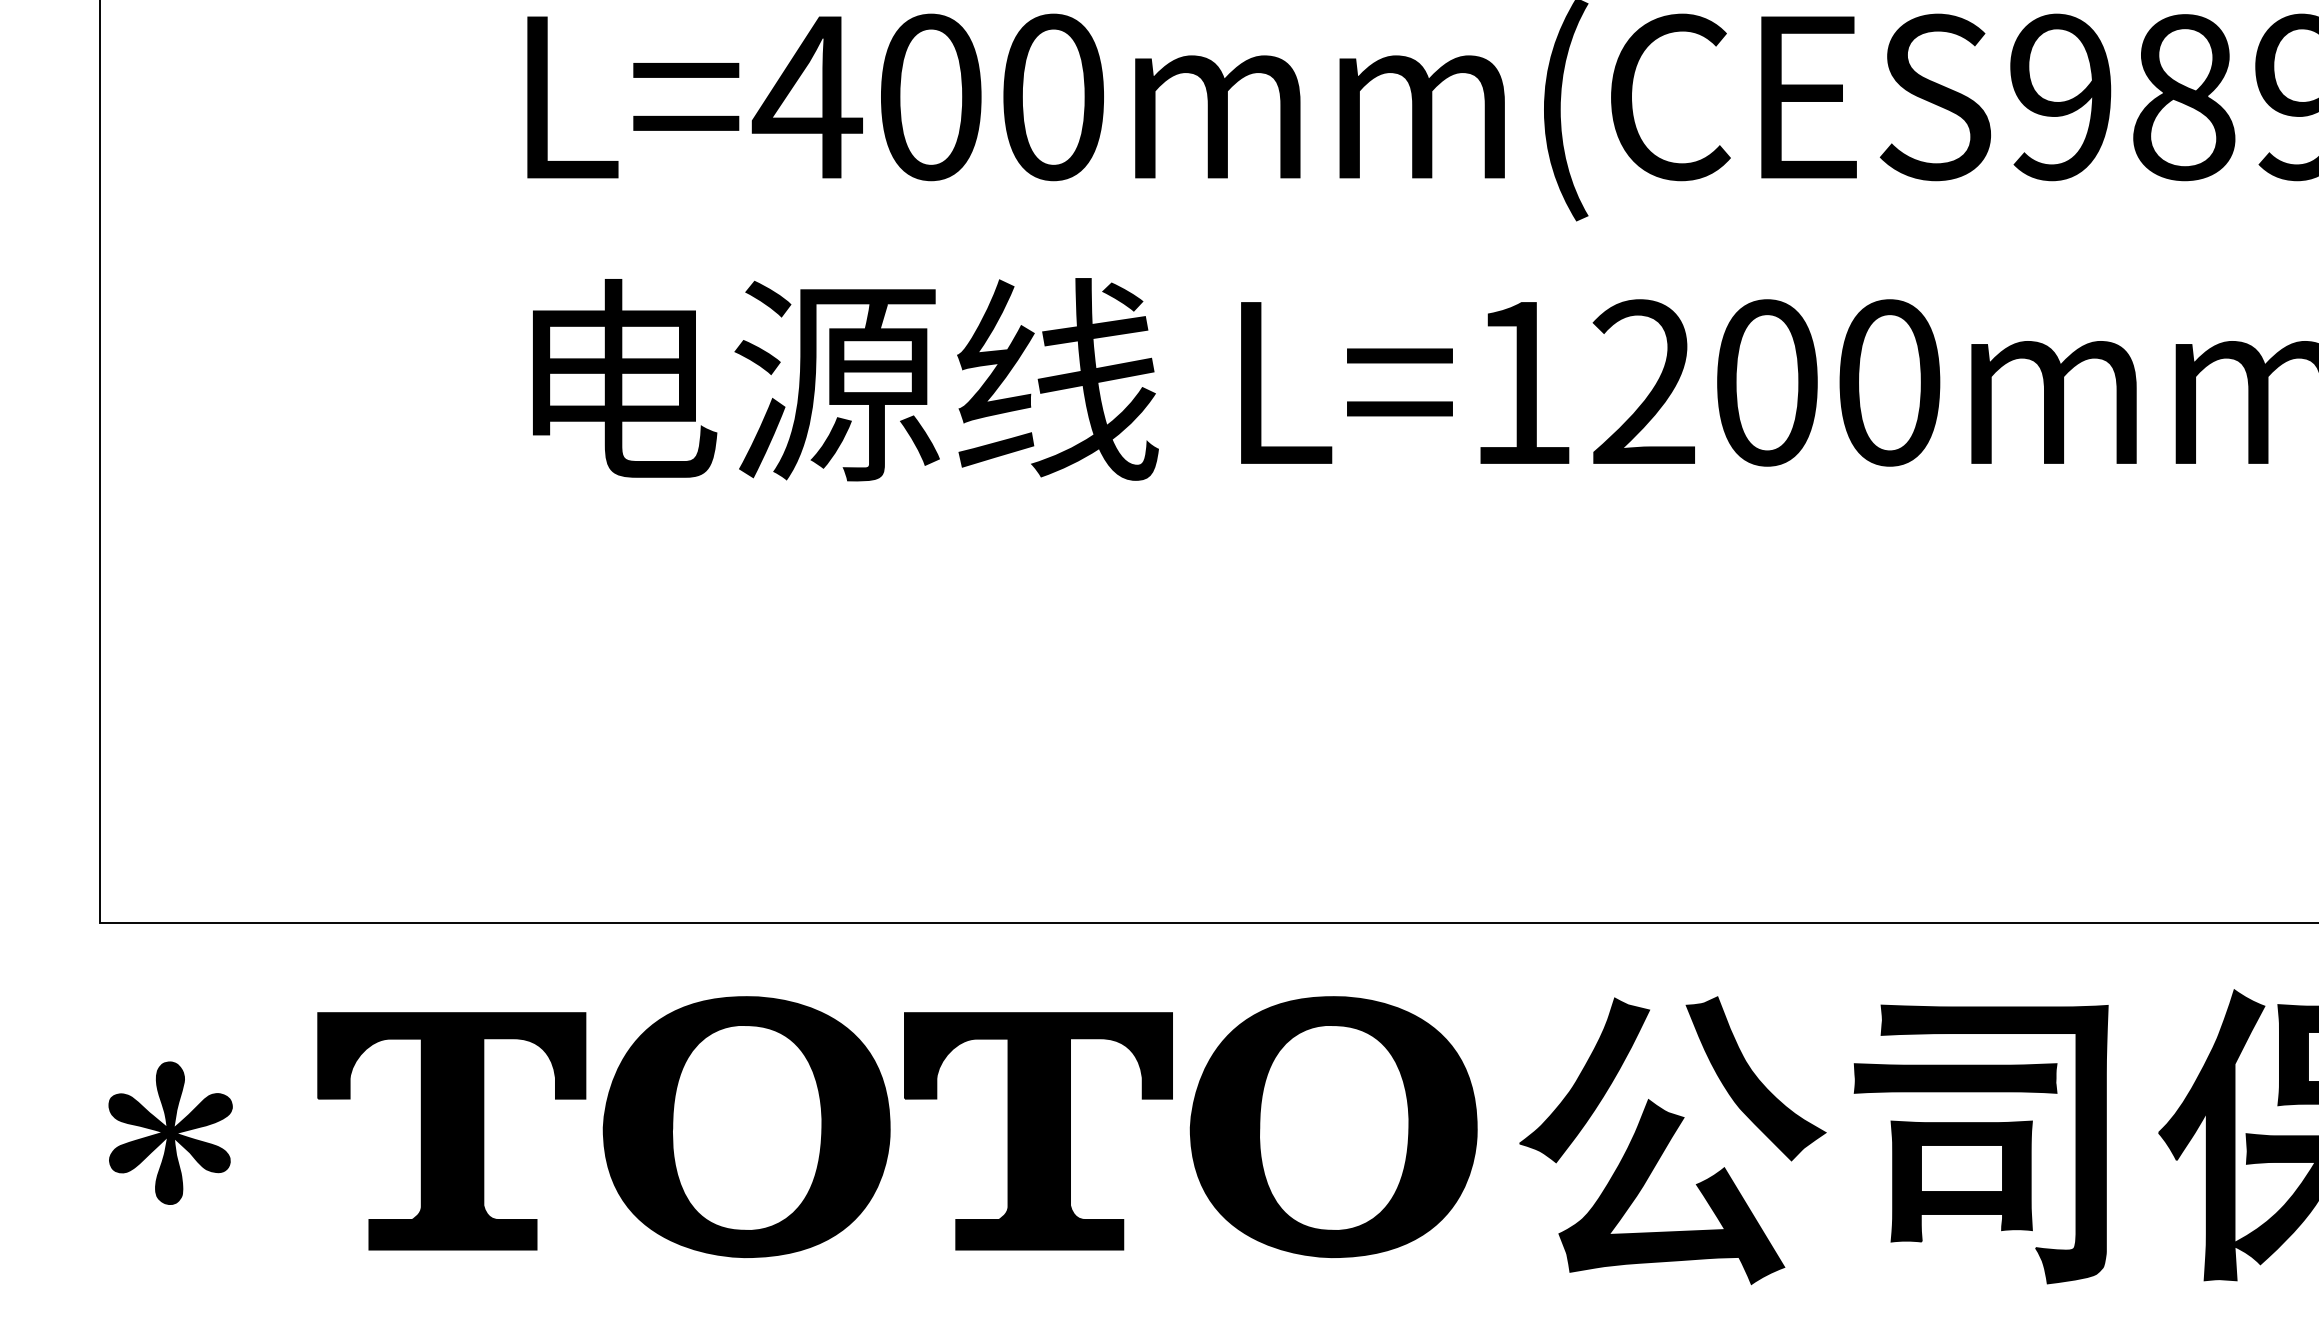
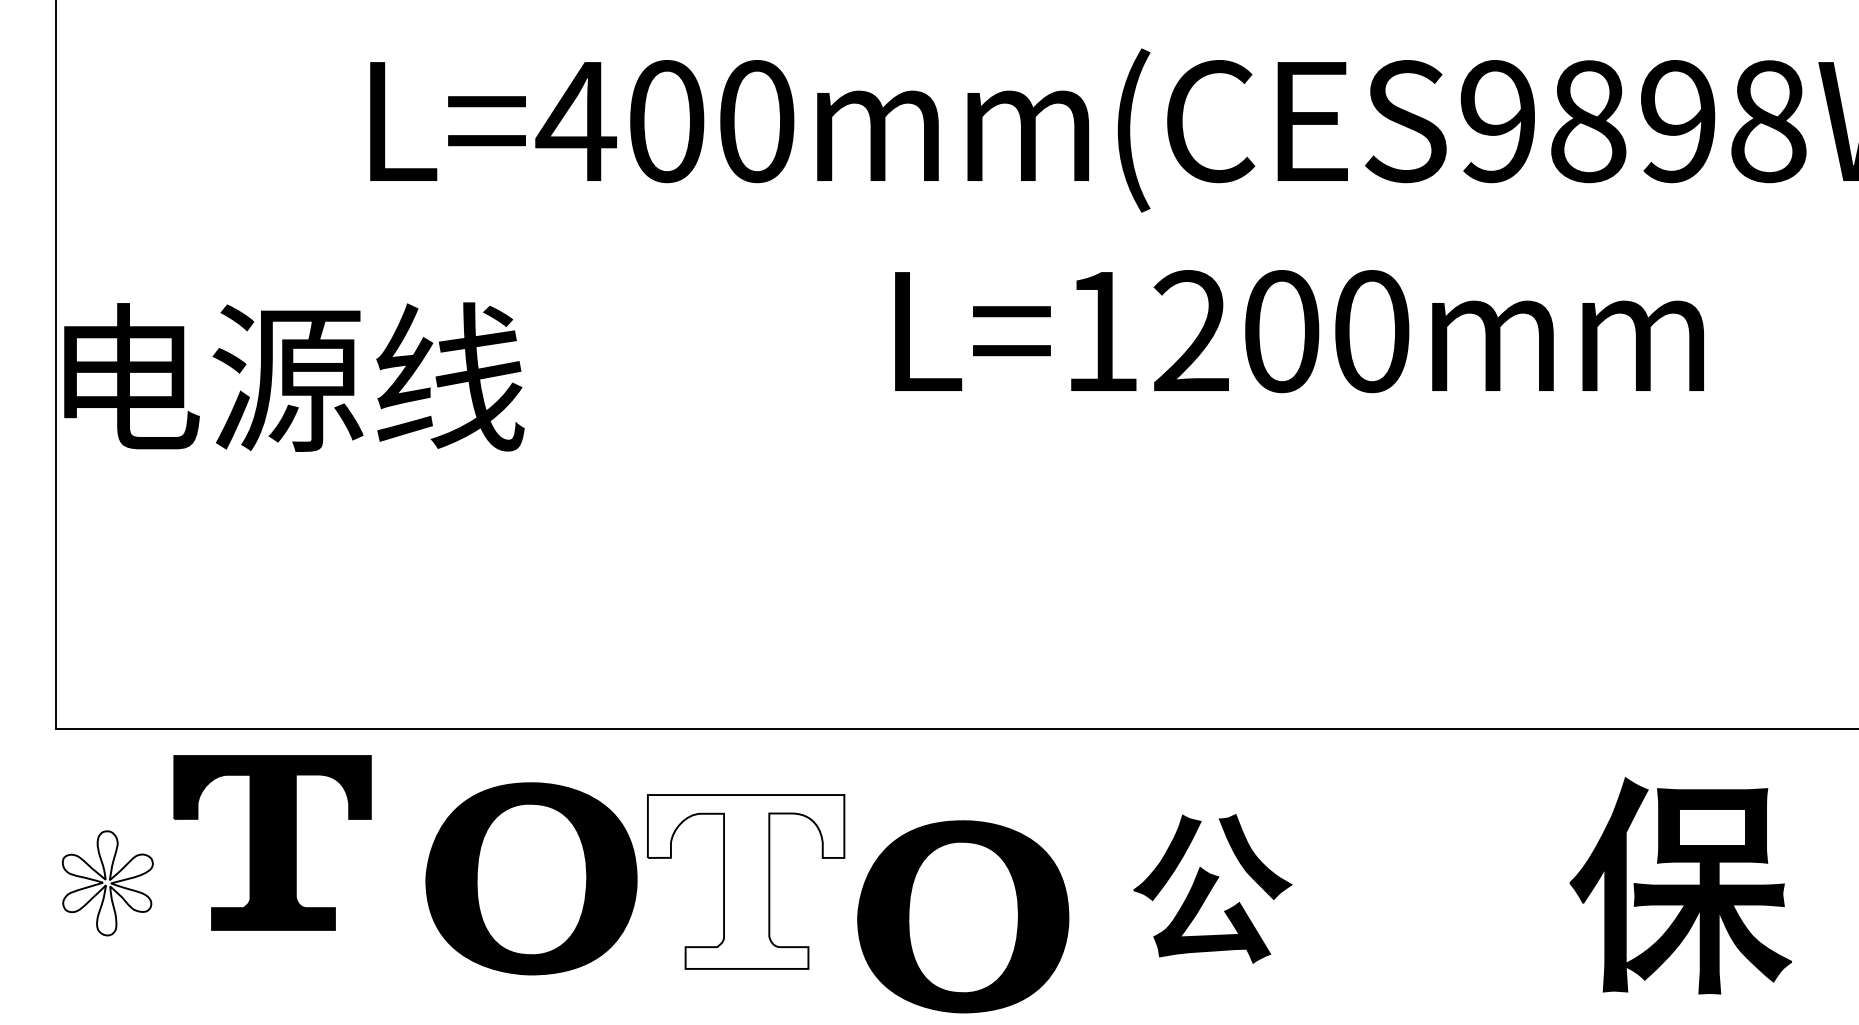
text: (845, 378) -> (294, 376), moved
part: (1334, 1126) -> (963, 916), moved
part: (451, 1130) -> (272, 842), moved
fill: (1037, 1130) -> (745, 881), removed
fill: (170, 1133) -> (107, 883), removed
part: (1672, 1140) -> (1212, 888), size x0.7
part: (1981, 1144) -> (1439, 891), removed

